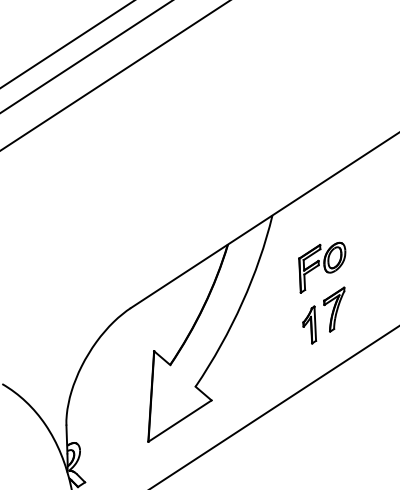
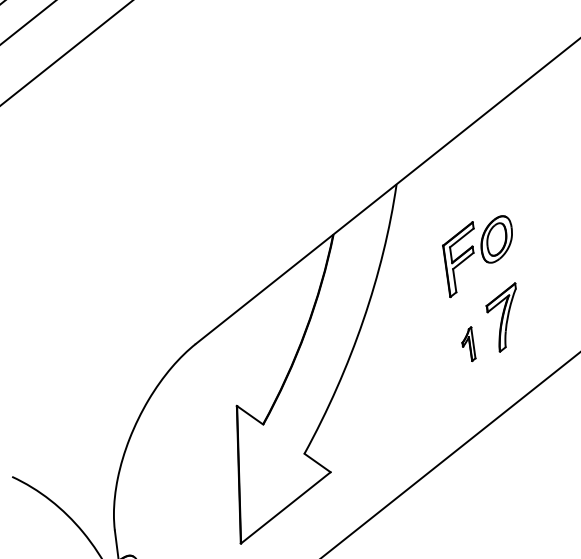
part: (309, 324) -> (467, 343), size x0.6

